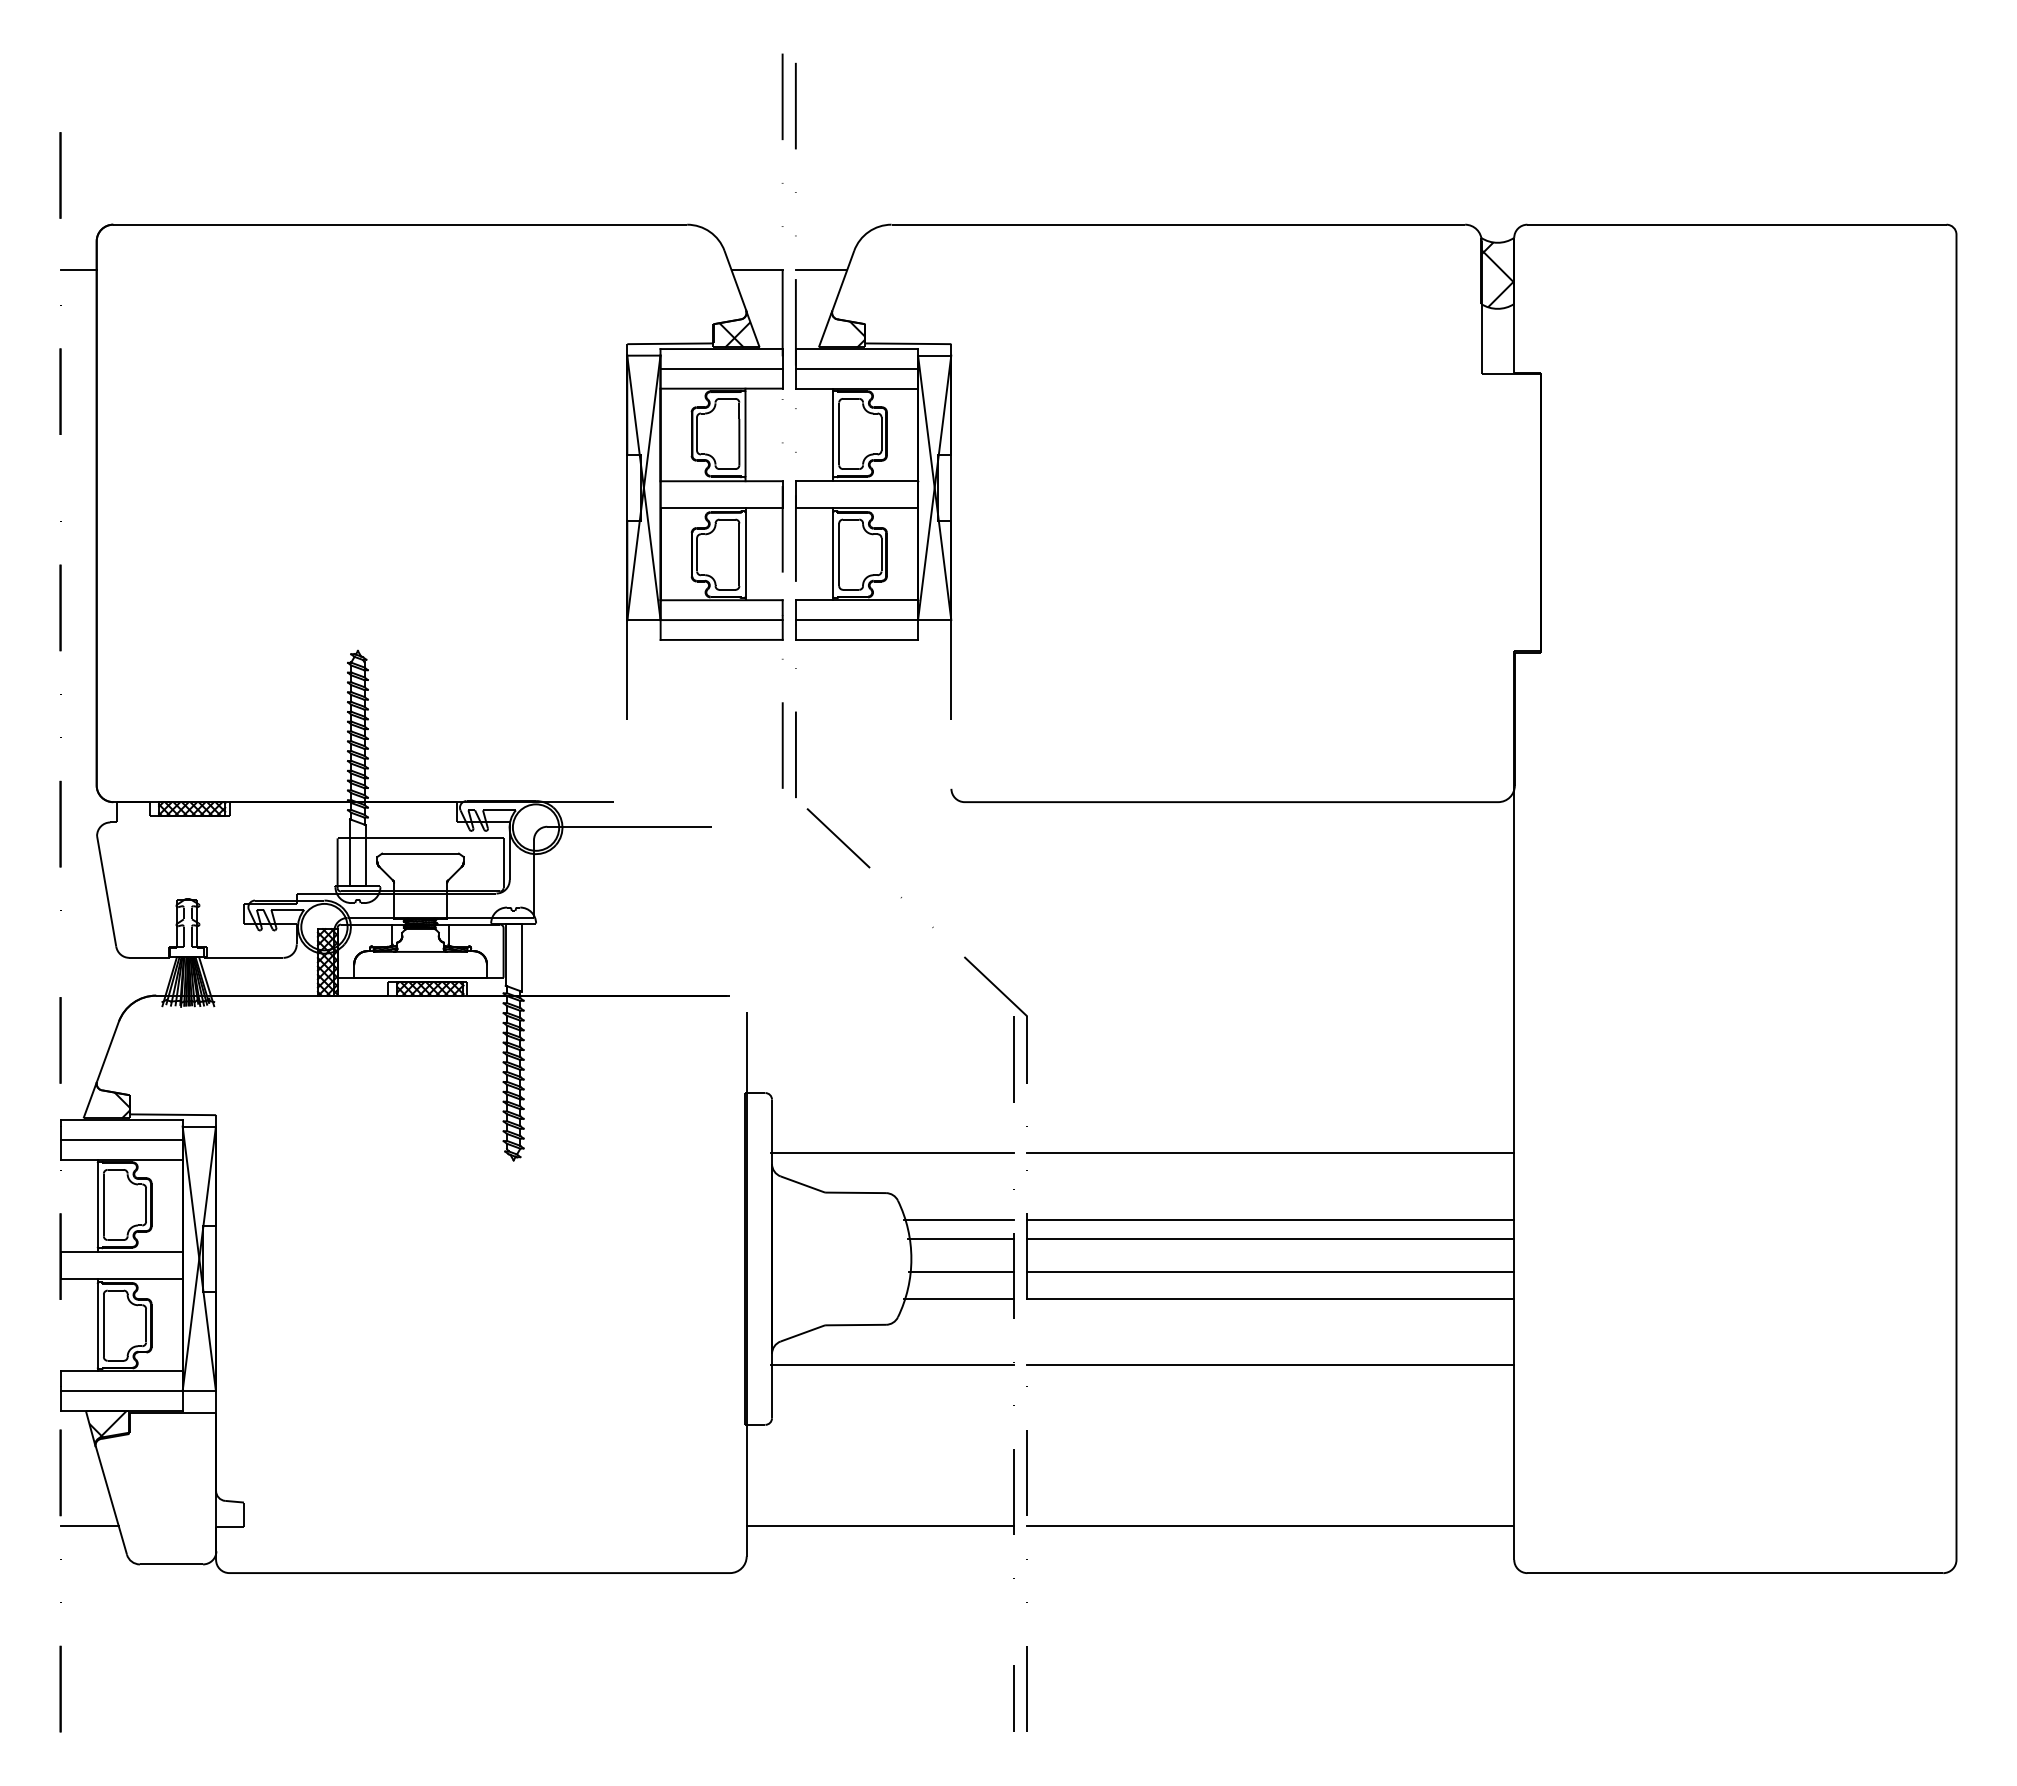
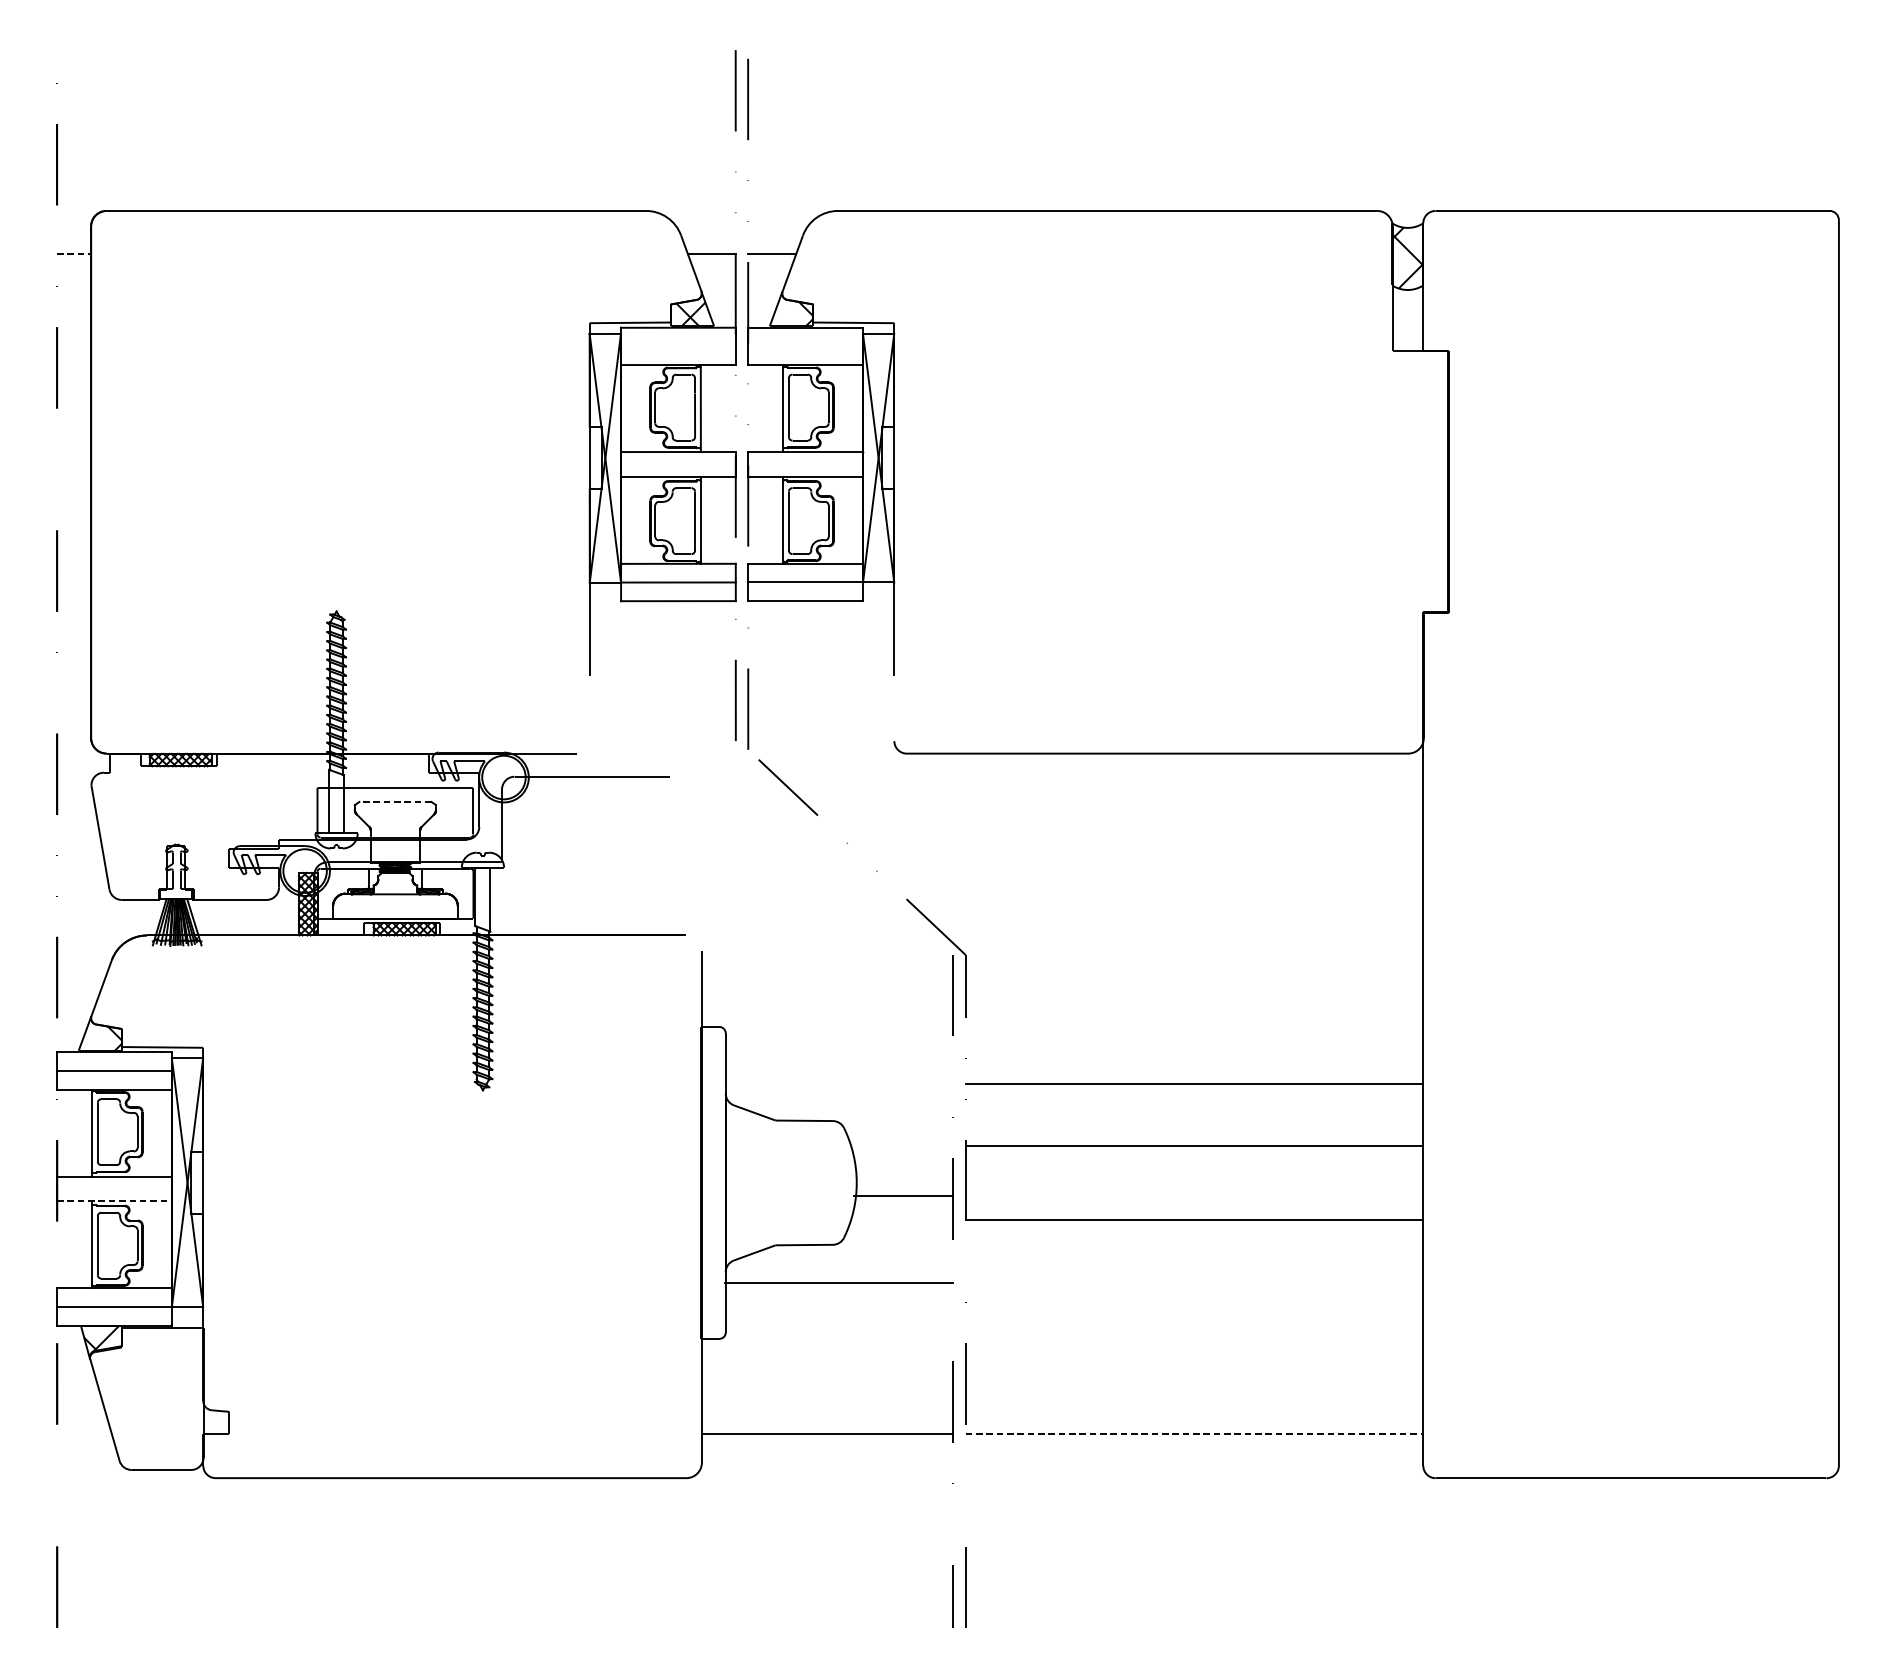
line: (79, 270) -> (74, 253), solid -> dashed
line: (721, 368) -> (678, 346), removed
line: (856, 368) -> (805, 346), removed
line: (420, 853) -> (395, 801), solid -> dashed
line: (892, 1153) -> (838, 1083), removed
line: (958, 1219) -> (901, 1145), removed
line: (961, 1239) -> (903, 1164), removed
line: (1270, 1239) -> (1194, 1164), removed
line: (1270, 1272) -> (1194, 1195), removed
line: (122, 1278) -> (115, 1201), solid -> dashed
line: (958, 1298) -> (901, 1220), removed
line: (1270, 1364) -> (1194, 1282), removed
line: (89, 1525) -> (84, 1433), removed
line: (1270, 1525) -> (1194, 1433), solid -> dashed

